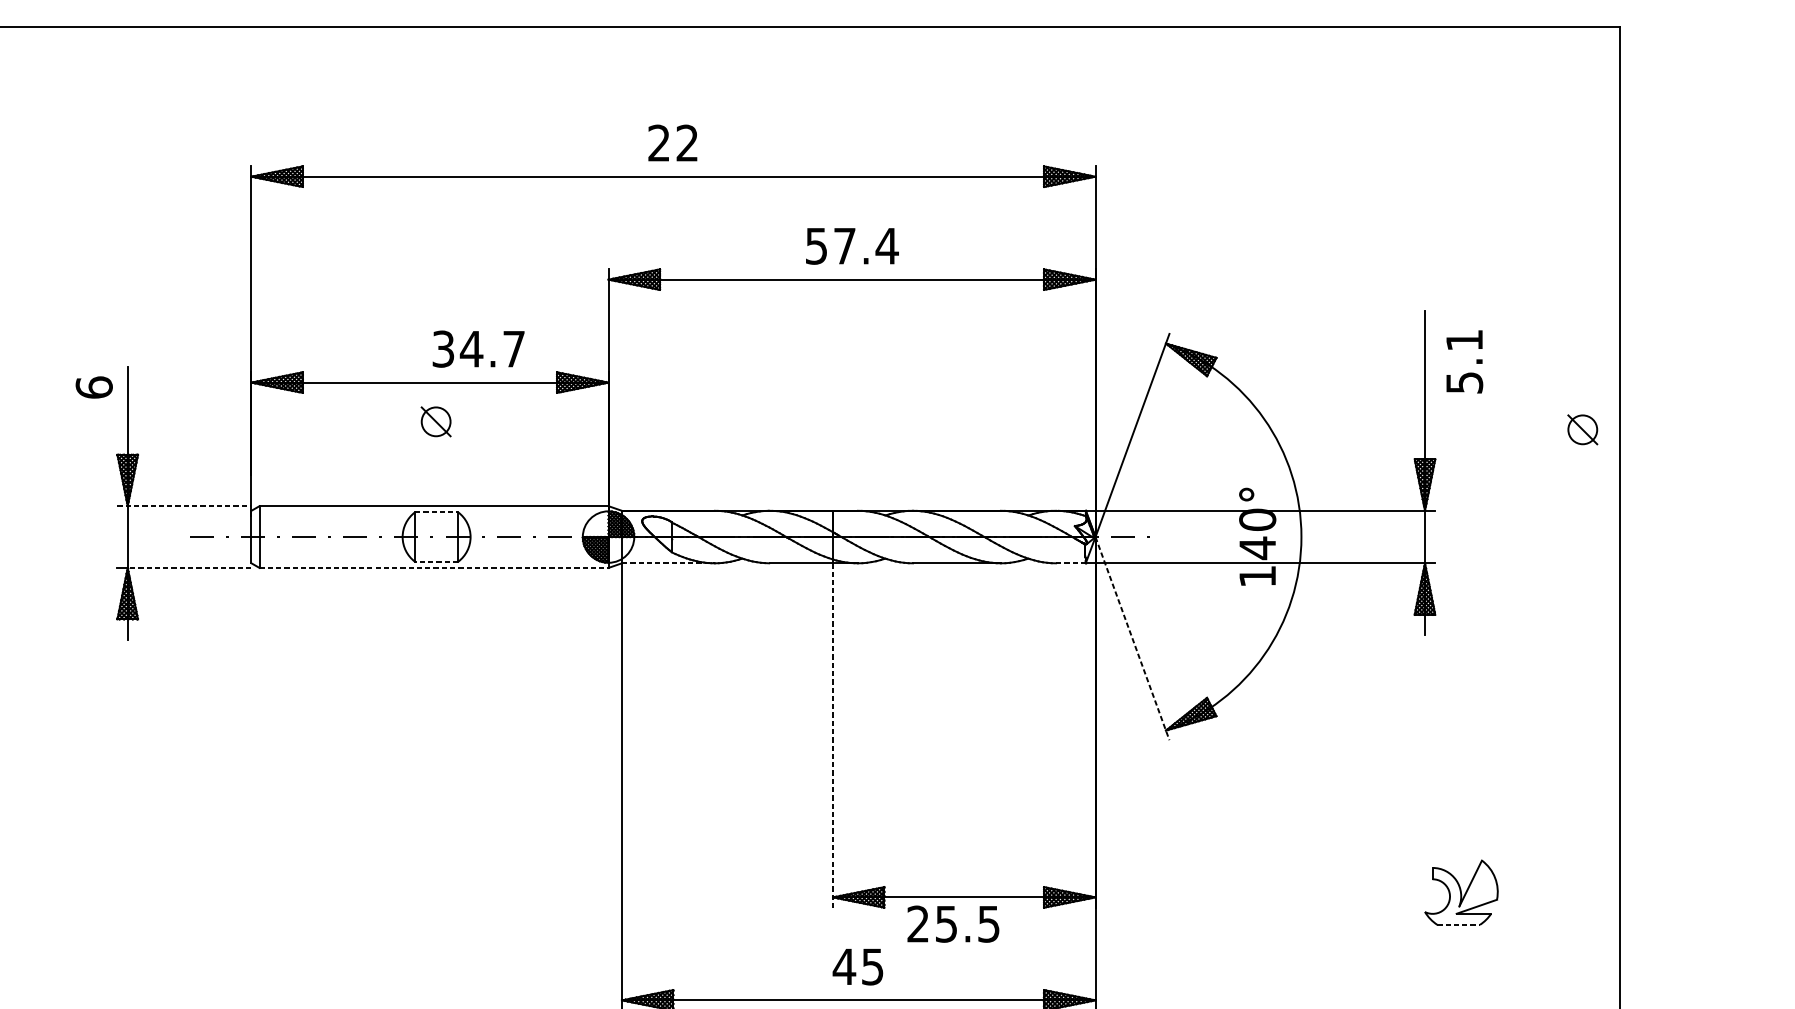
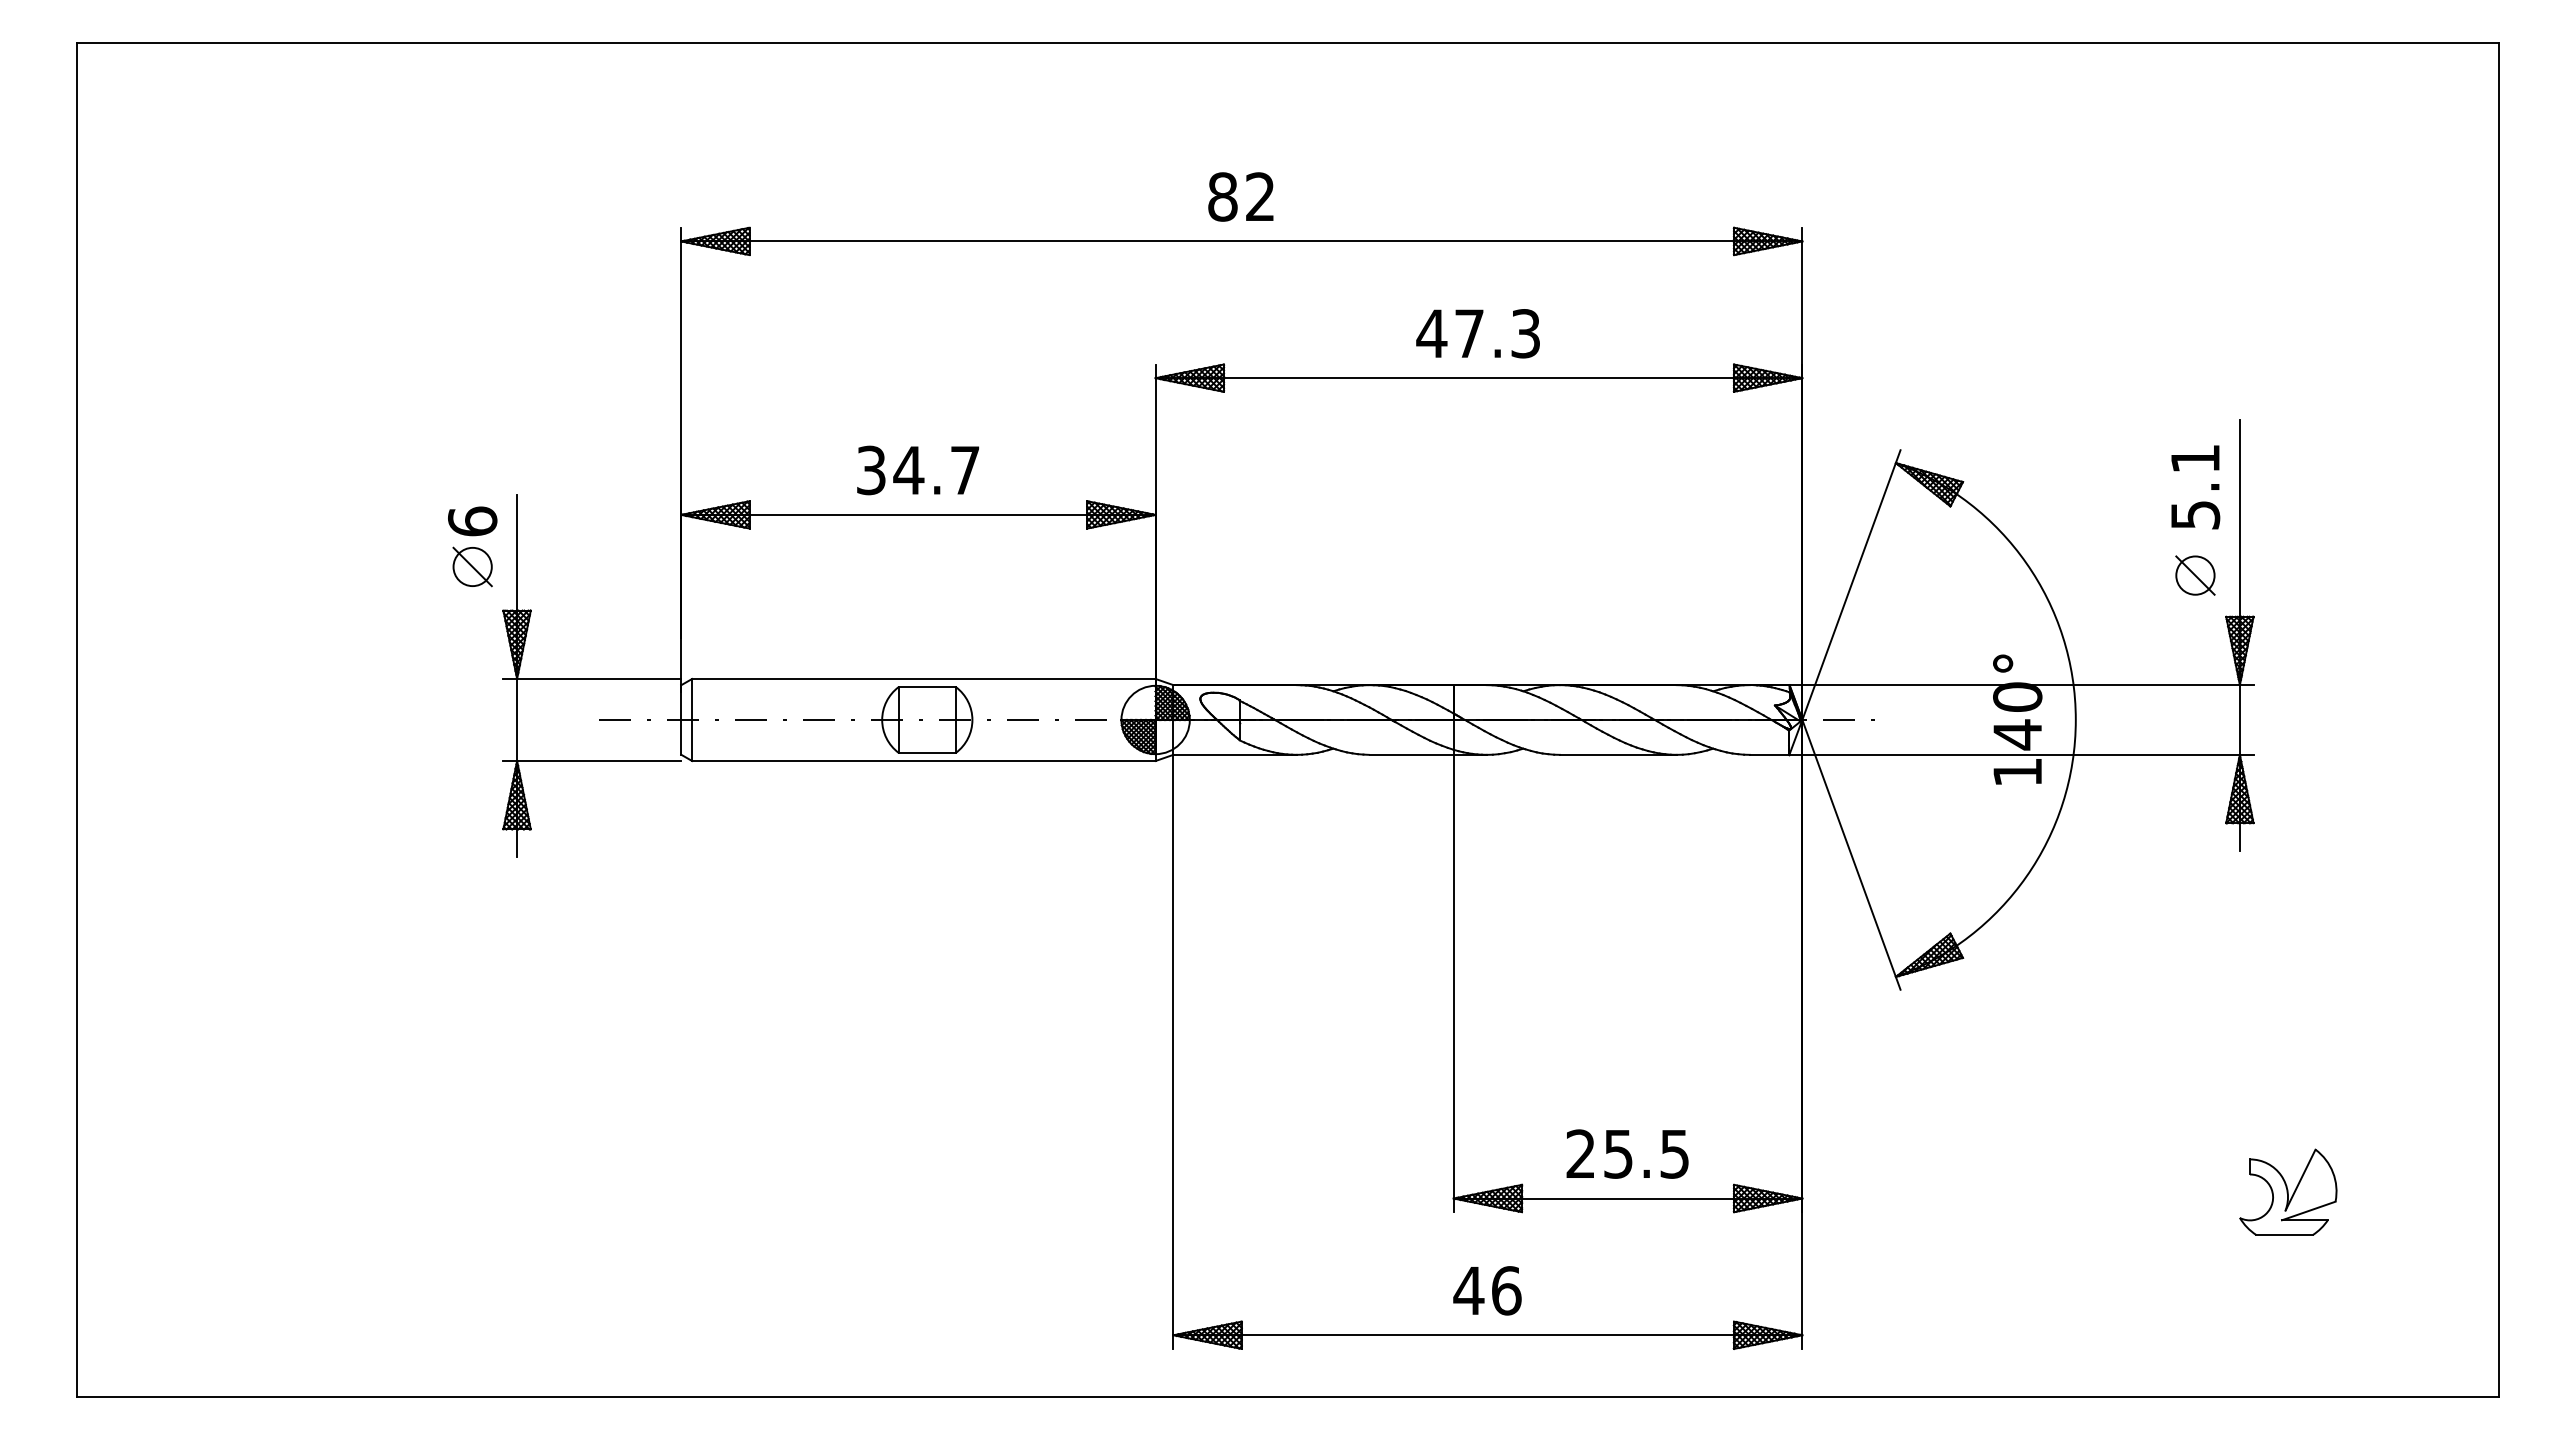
text: (658, 142) -> (1222, 196), 22 -> 82
text: (851, 246) -> (1478, 333), 57.4 -> 47.3
text: (478, 349) -> (918, 470), moved
text: (1464, 361) -> (2195, 487), moved
part: (436, 421) -> (472, 566), moved
part: (1582, 429) -> (2195, 575), moved
line: (184, 505) -> (592, 678), dashed -> solid
line: (436, 512) -> (927, 687), dashed -> solid
line: (436, 561) -> (927, 752), dashed -> solid
line: (668, 563) -> (1235, 754), dashed -> solid
line: (1070, 563) -> (1769, 754), dashed -> solid
line: (189, 568) -> (598, 761), dashed -> solid
line: (433, 568) -> (923, 761), dashed -> solid
line: (1132, 638) -> (1851, 854), dashed -> solid
line: (832, 735) -> (1453, 983), dashed -> solid
text: (953, 923) -> (1627, 1153), moved
line: (1459, 925) -> (2285, 1235), dashed -> solid
text: (872, 966) -> (1506, 1290), 45 -> 46

